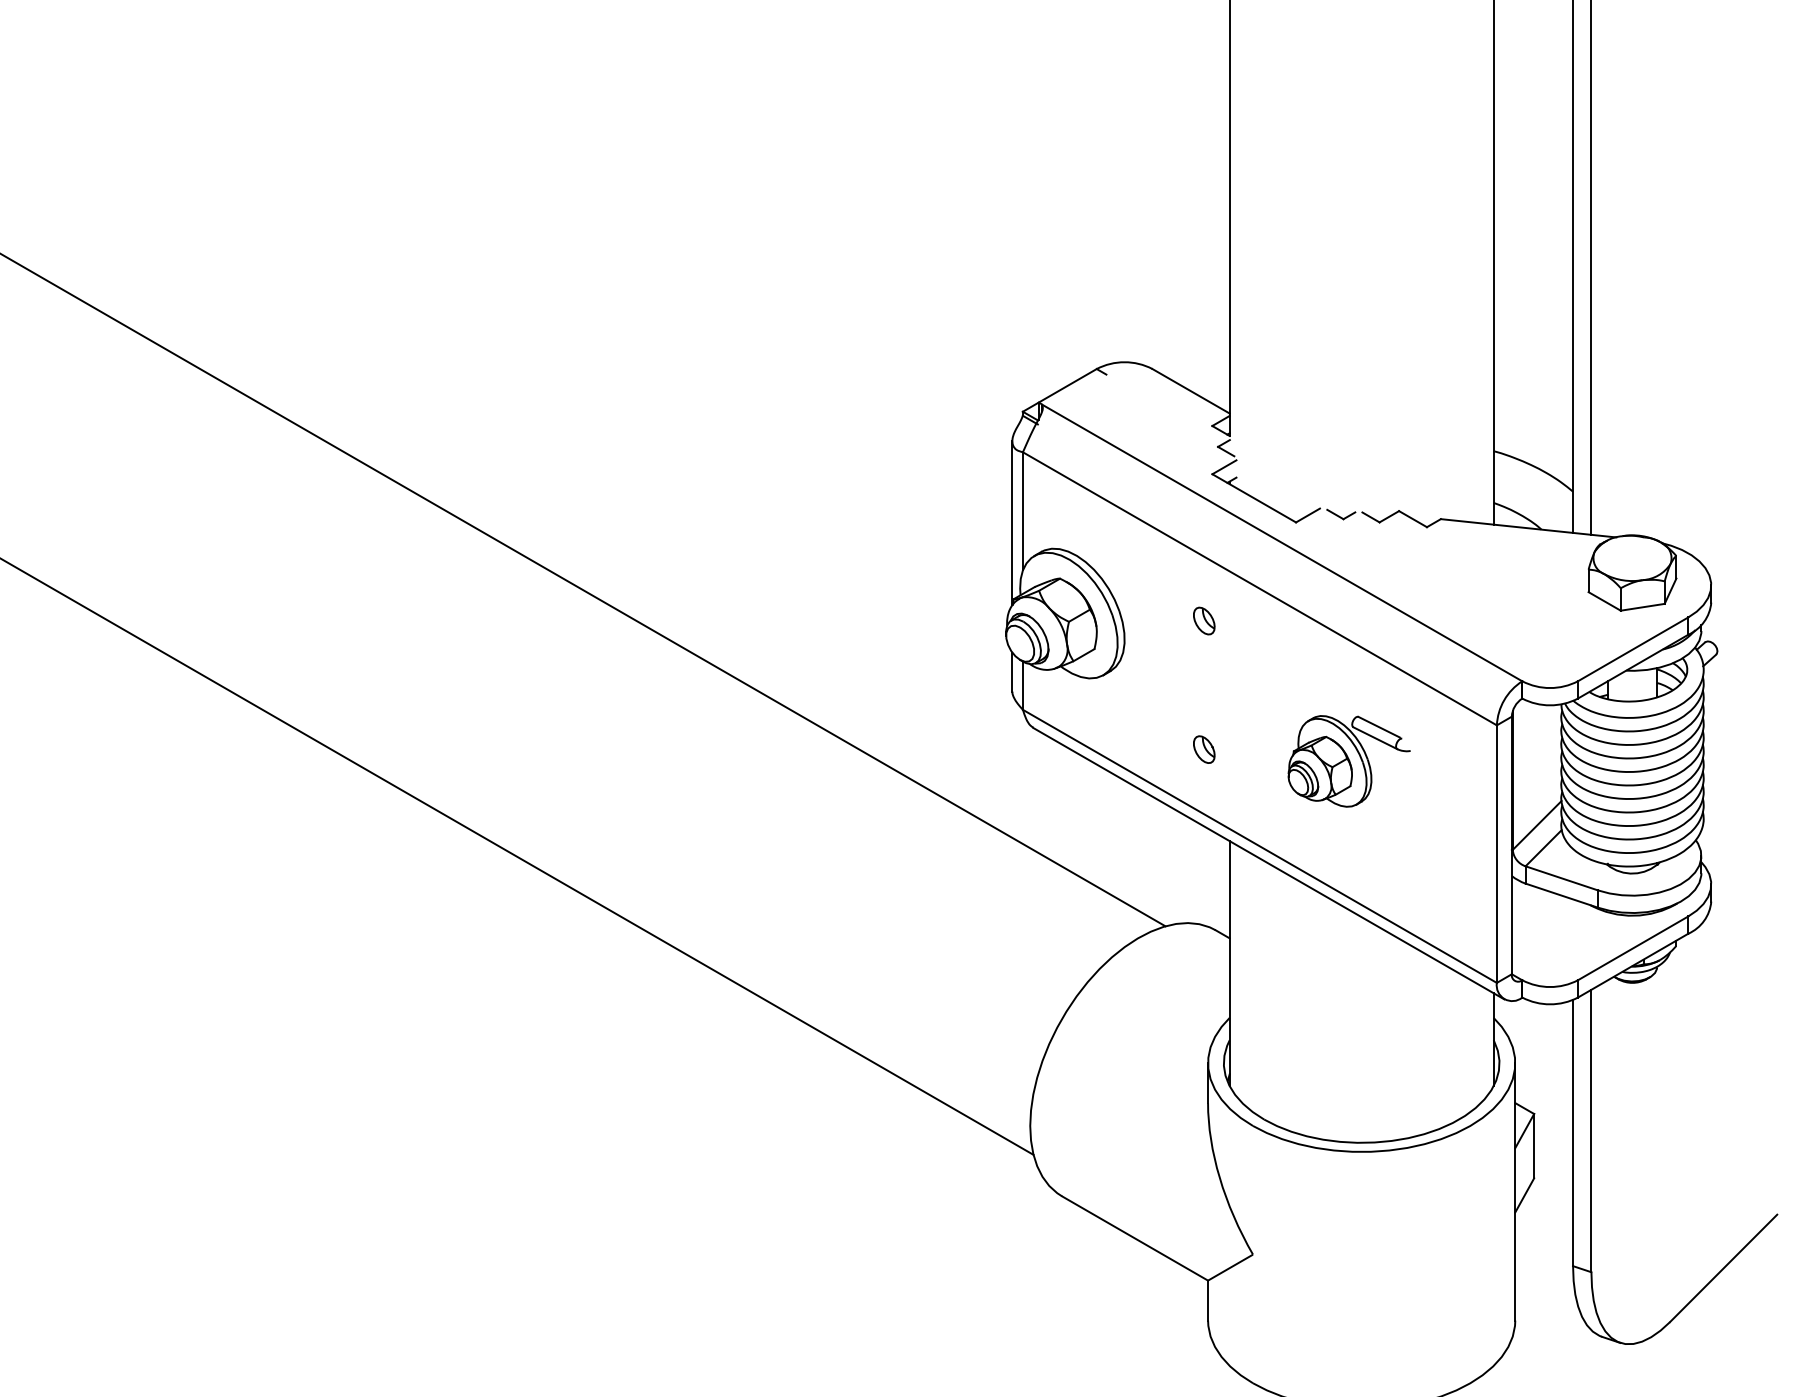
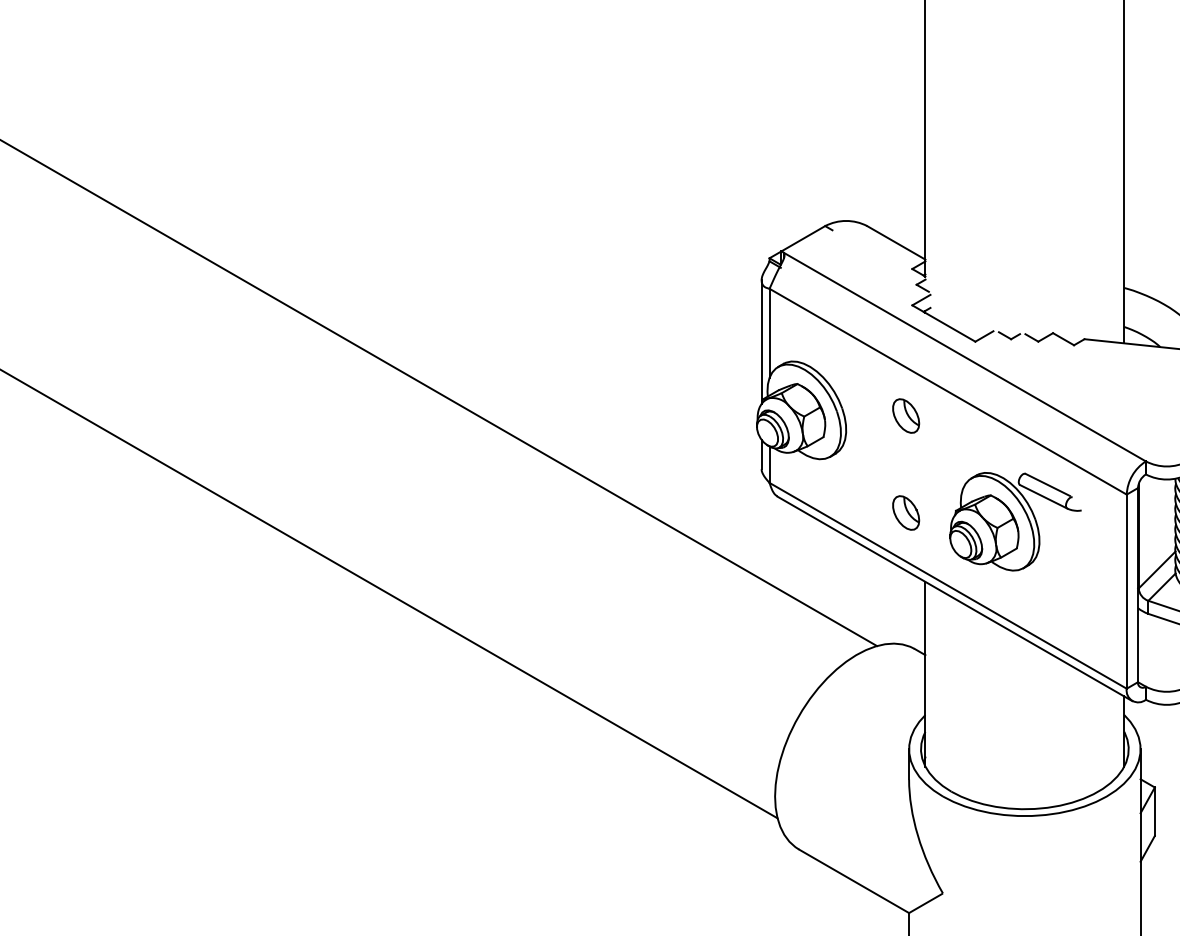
part: (1204, 620) -> (906, 415), size x1.67
part: (1204, 749) -> (906, 512), size x1.67
part: (1348, 761) -> (1014, 521), size x1.43

